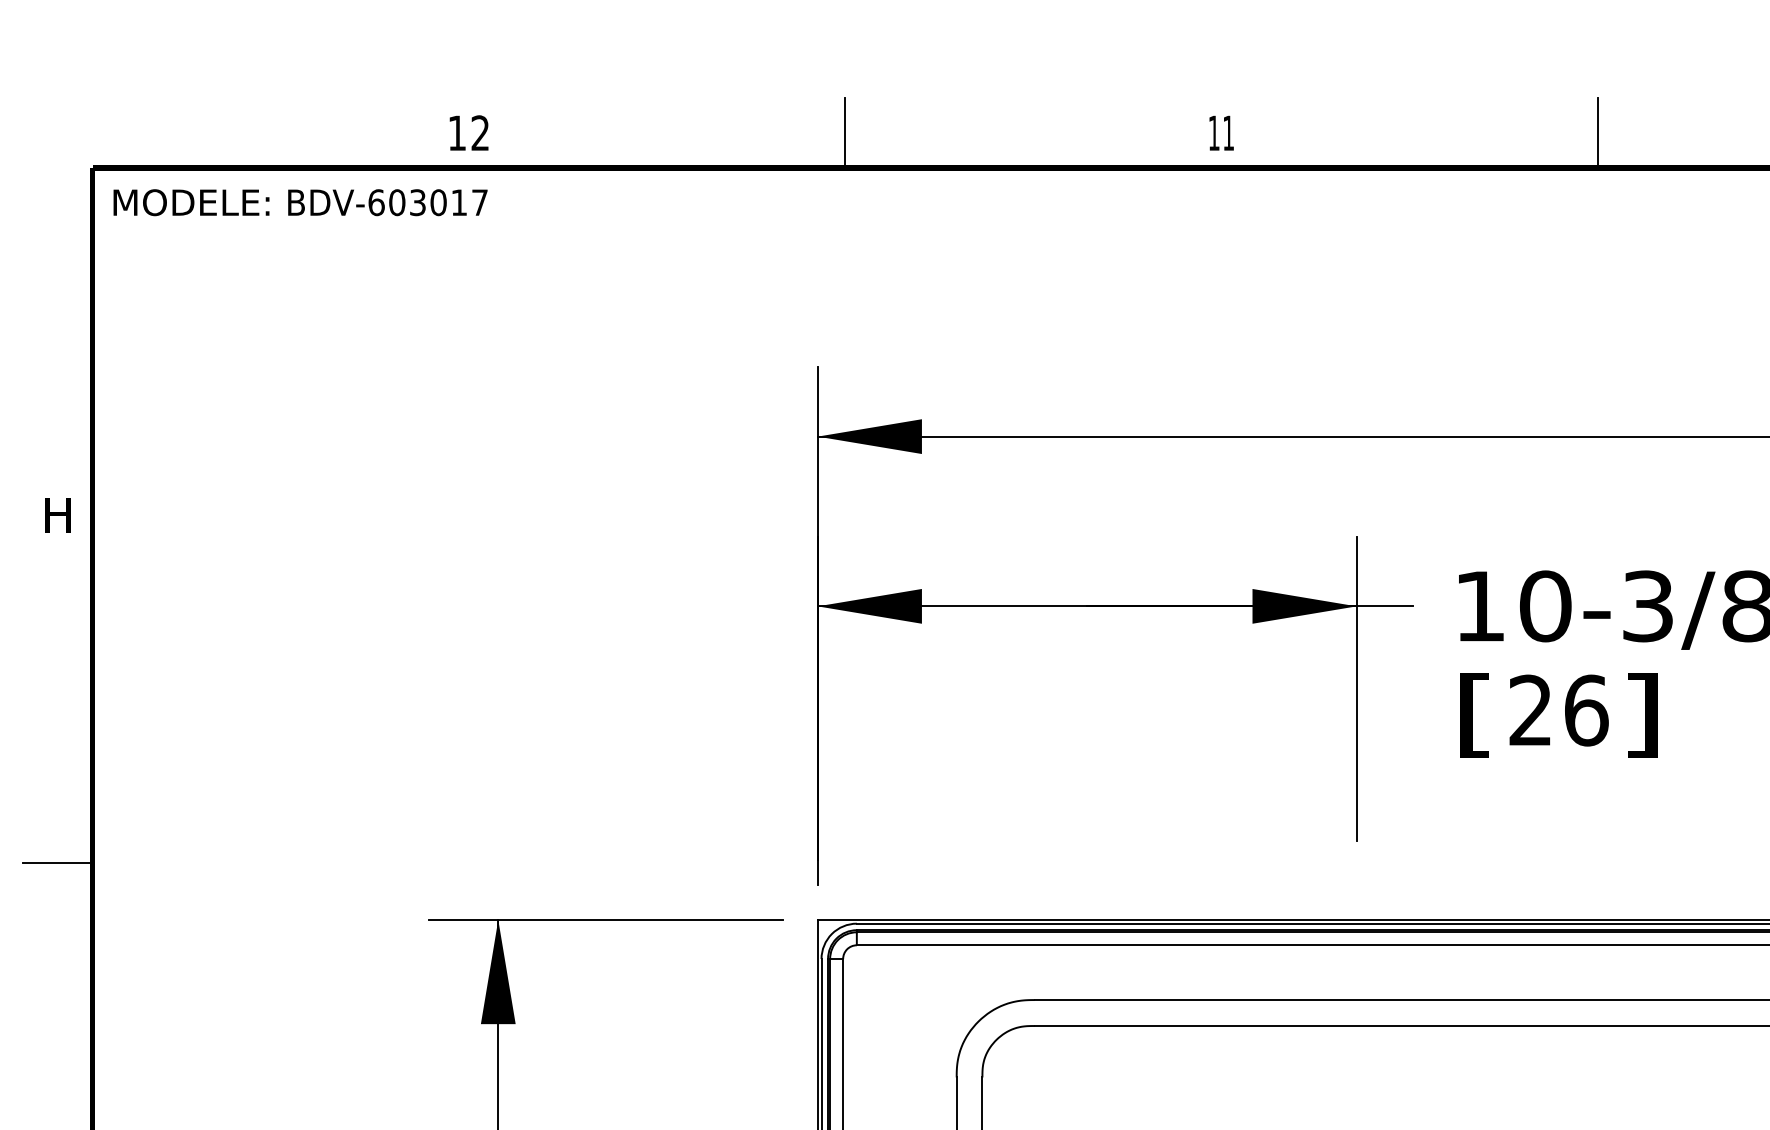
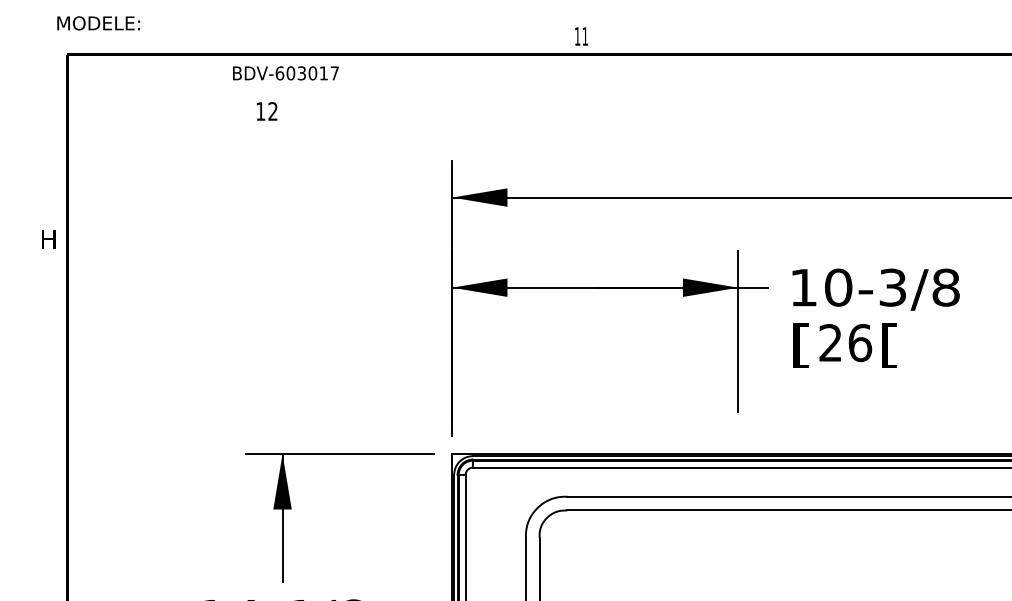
text: (468, 133) -> (266, 111), moved
line: (844, 133) -> (466, 36), removed
text: (1221, 133) -> (581, 36), moved
line: (1598, 133) -> (866, 36), removed
text: (191, 202) -> (98, 23), moved
text: (387, 202) -> (285, 73), moved
text: (1641, 715) -> (889, 345), ] -> [
line: (57, 862) -> (48, 423), removed

